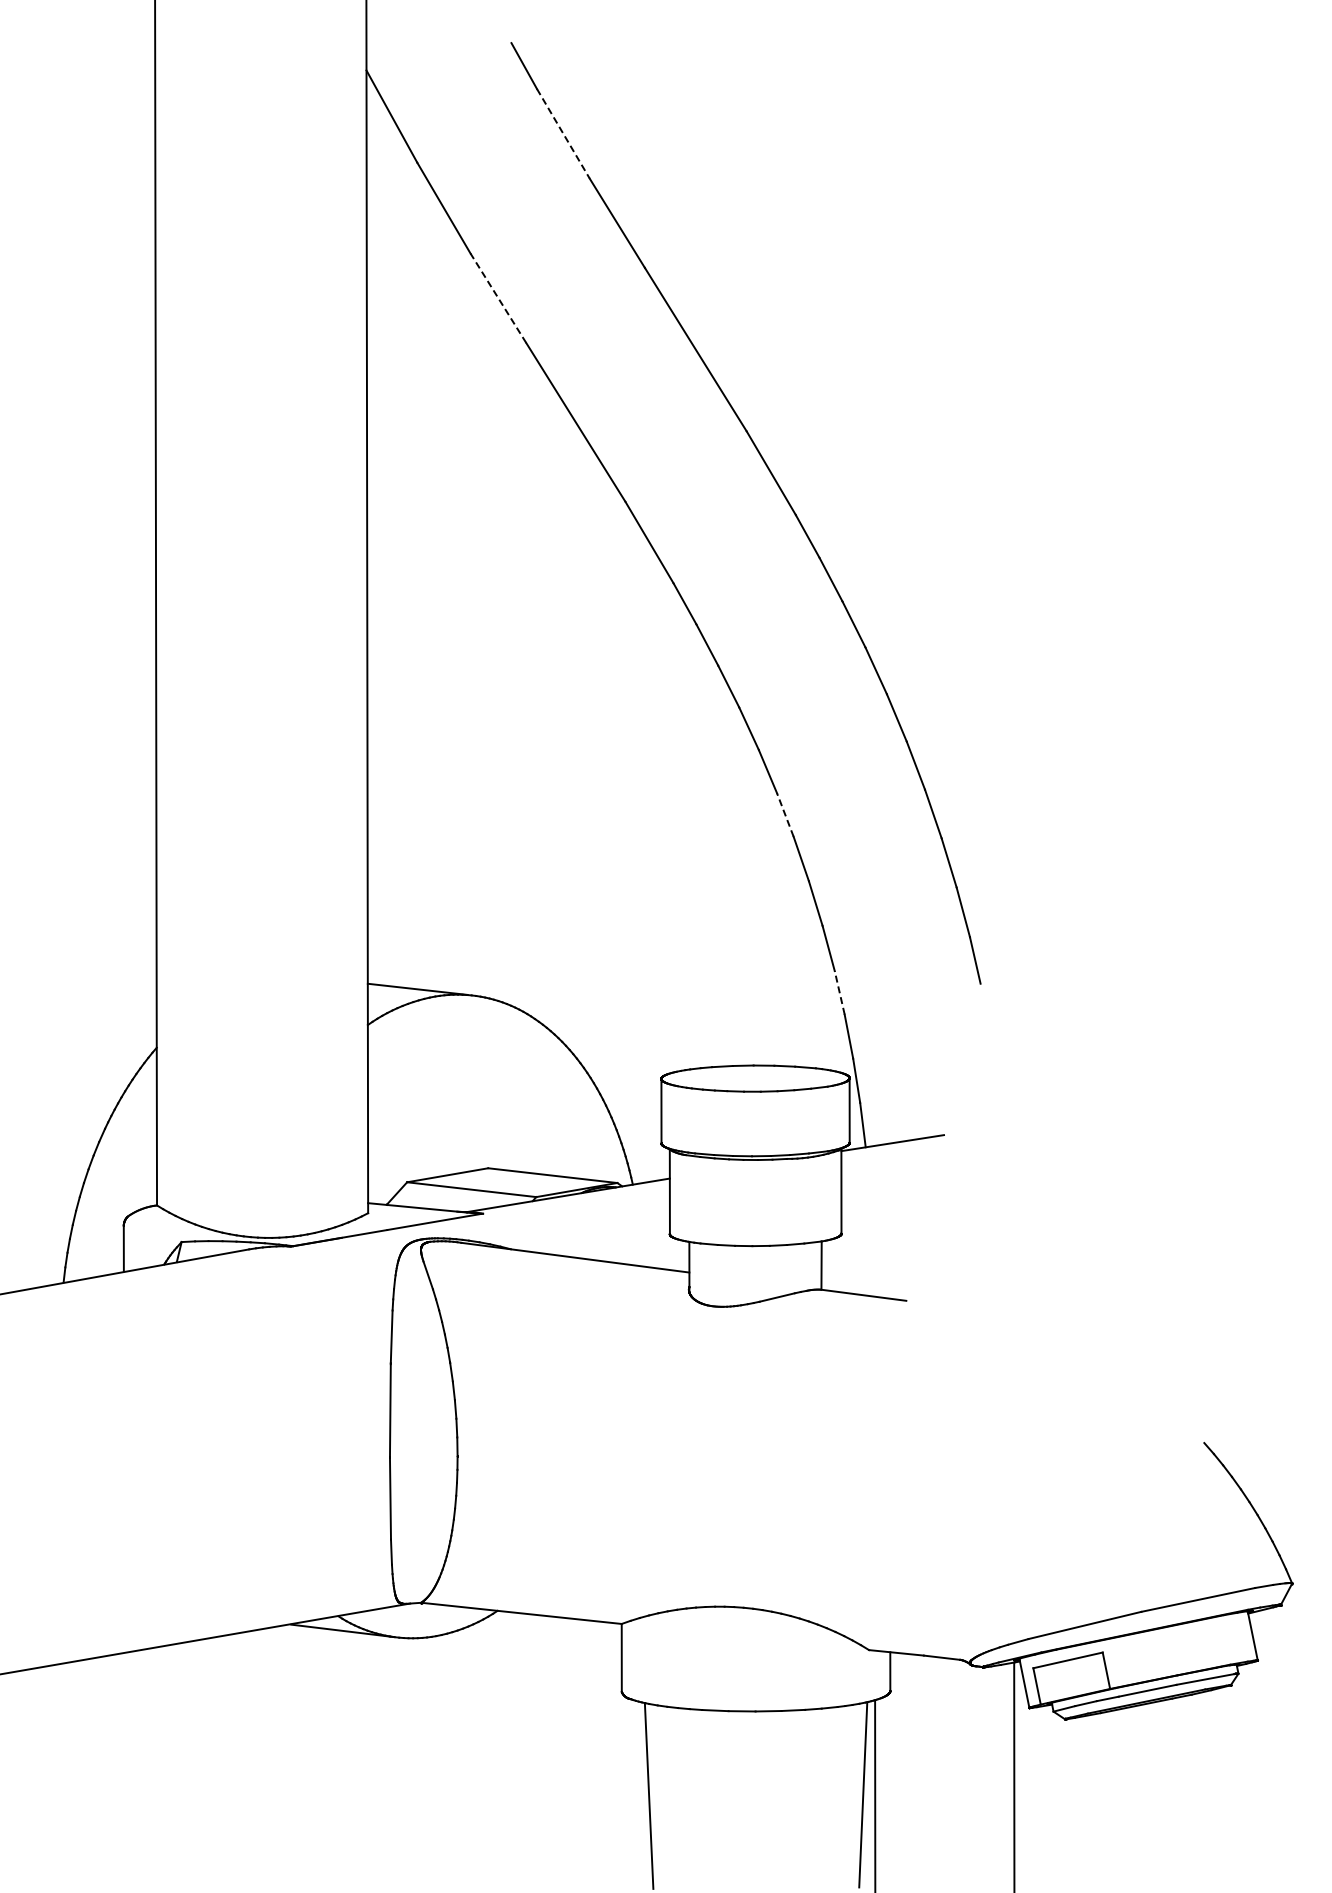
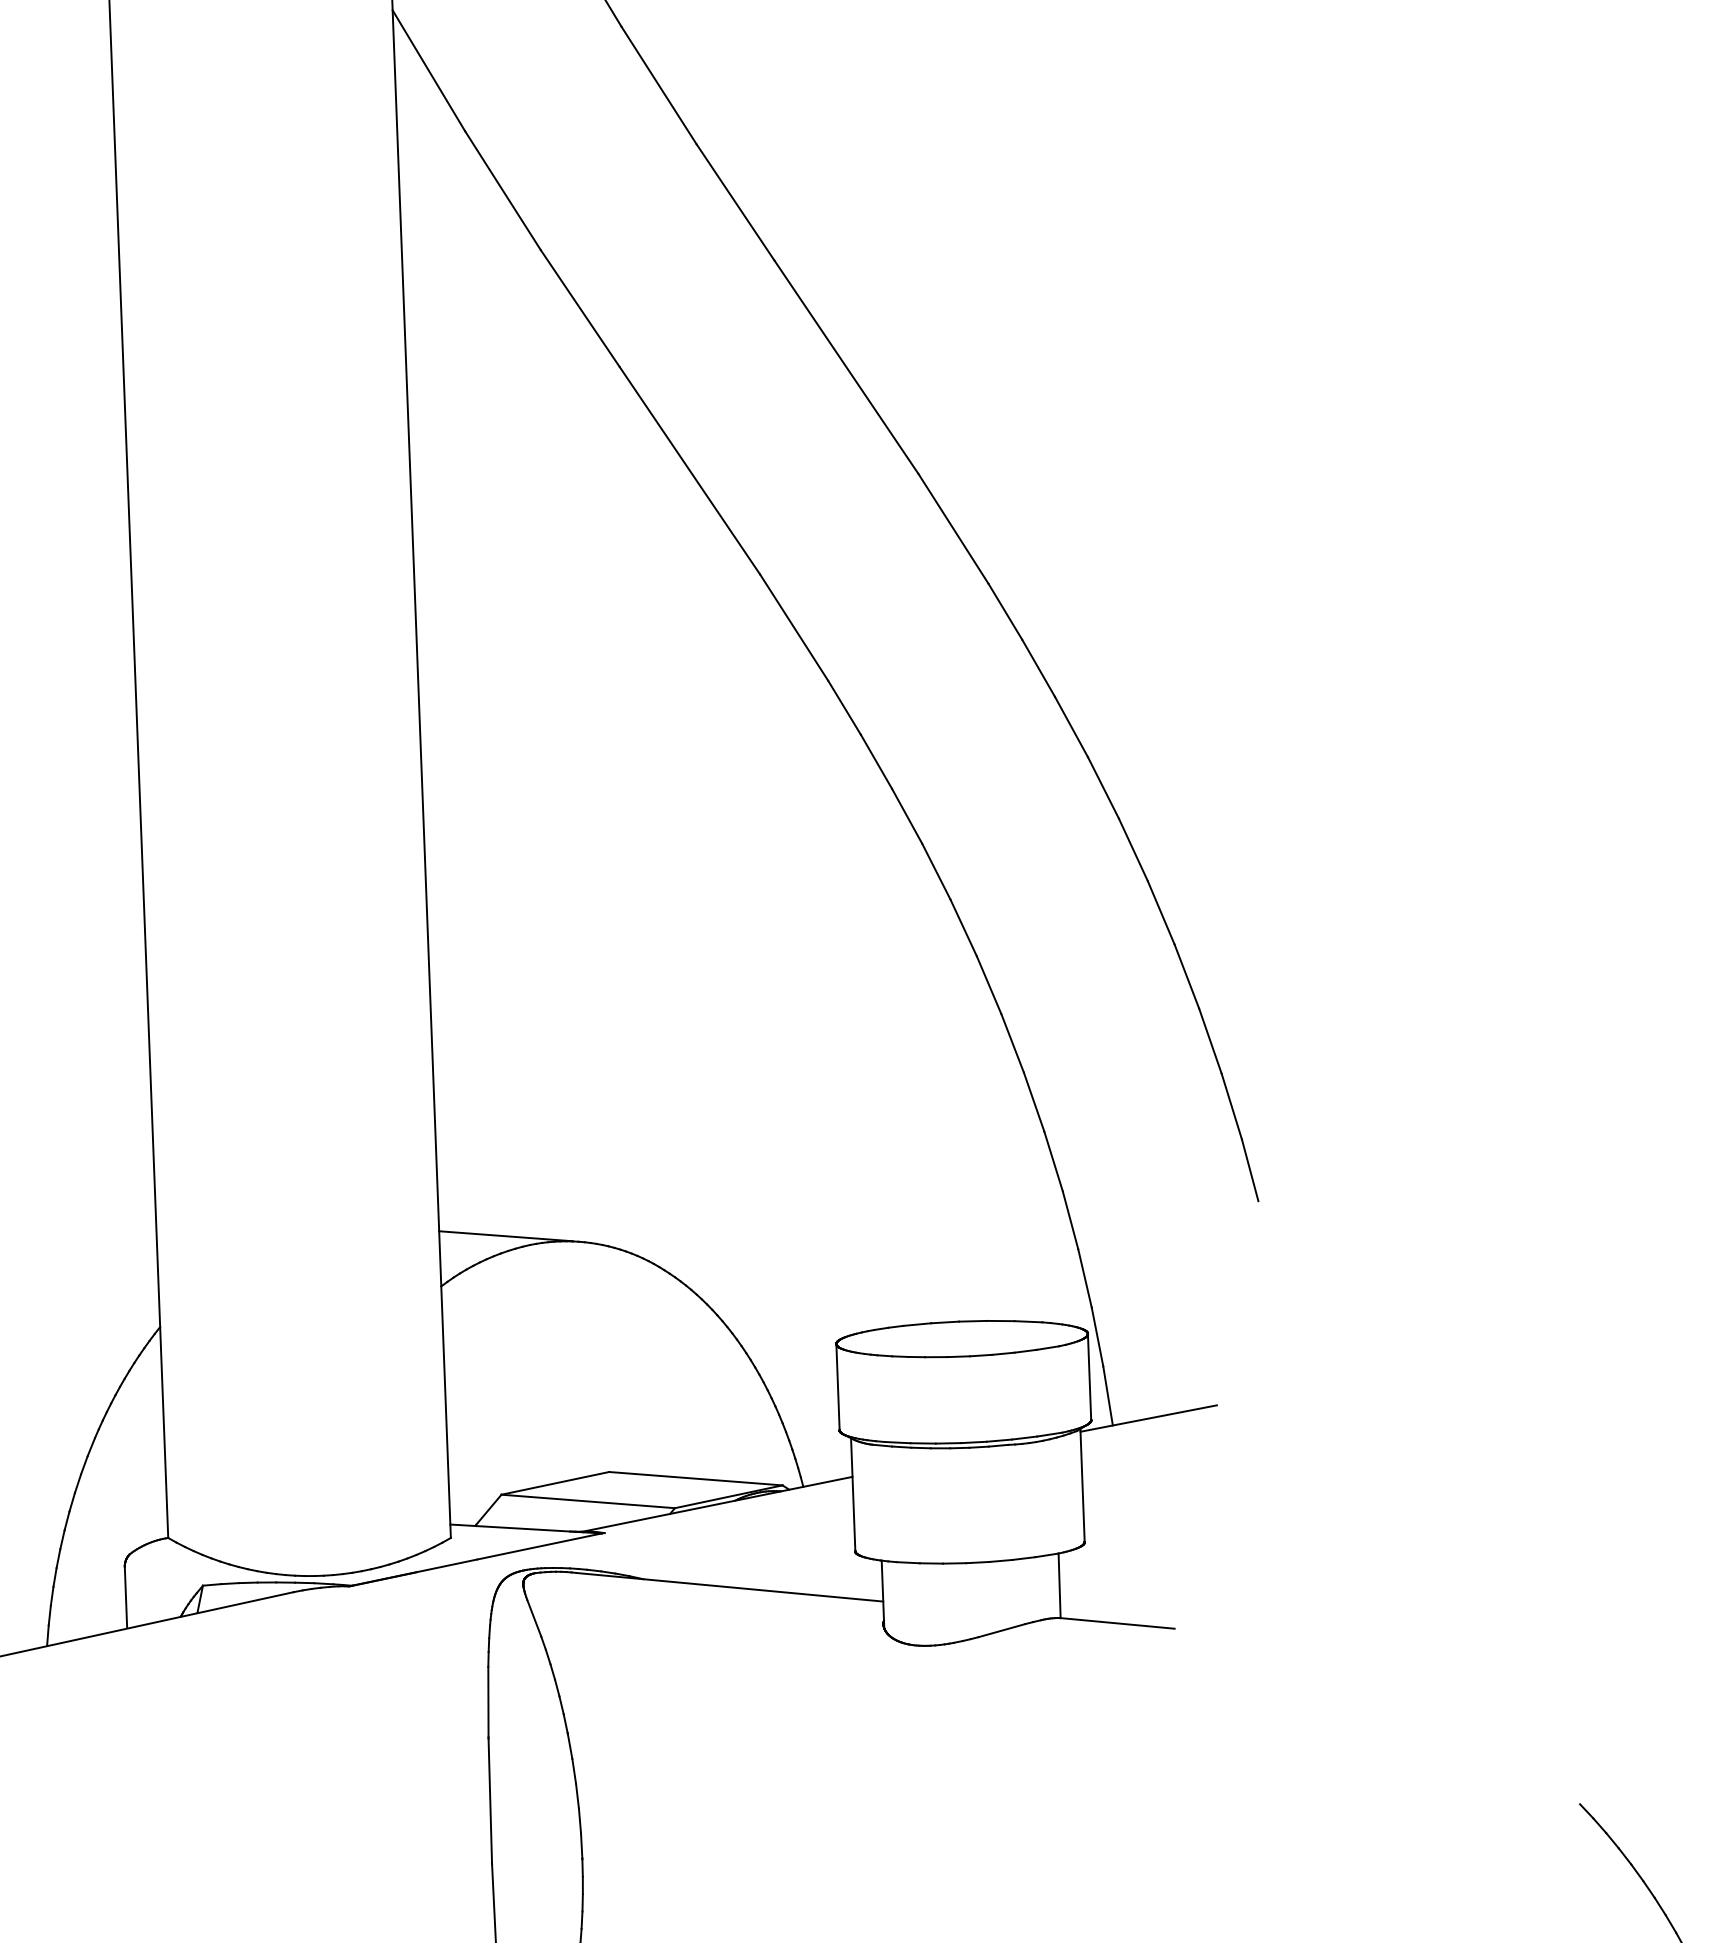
line: (563, 134) -> (659, 86), dashed -> solid
line: (498, 298) -> (580, 308), dashed -> solid
line: (785, 814) -> (989, 984), dashed -> solid
line: (839, 992) -> (1070, 1219), dashed -> solid

